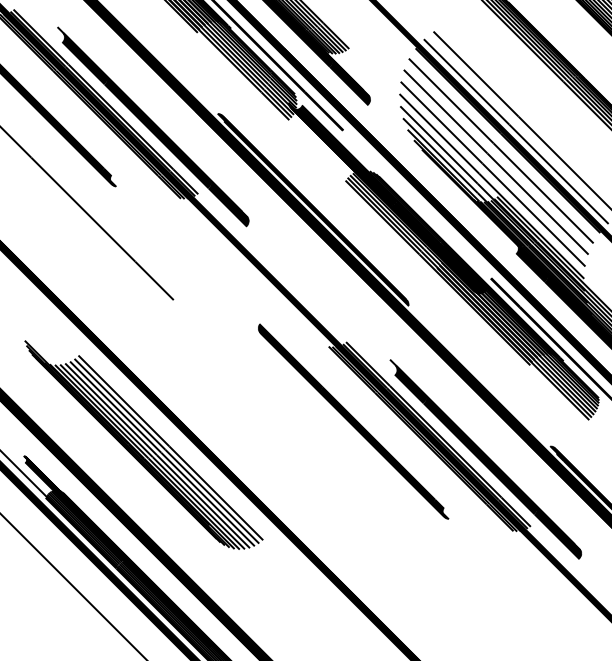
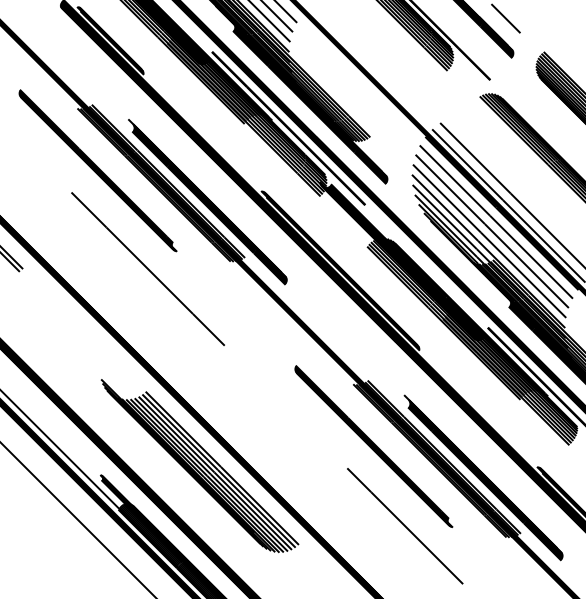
line: (391, 518) -> (405, 526), added

